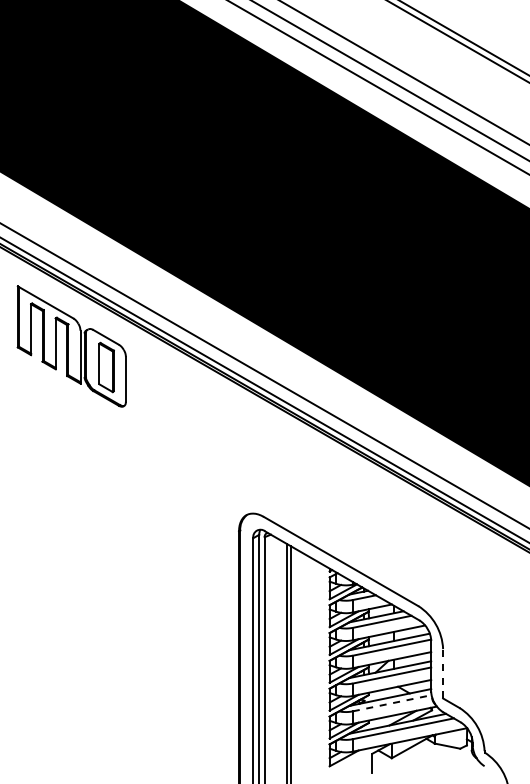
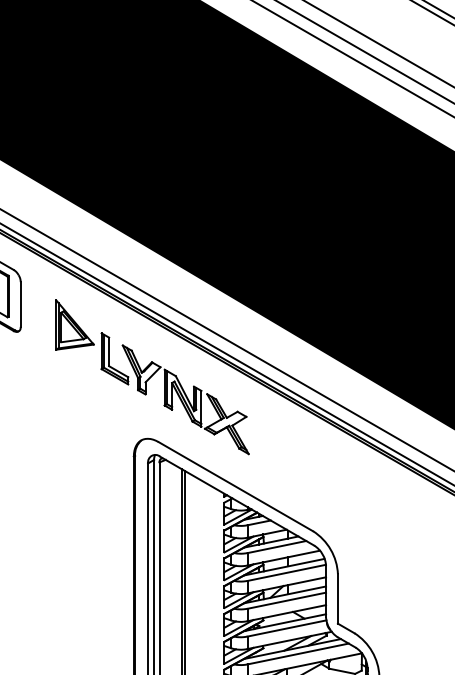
part: (257, 451) -> (152, 376), added
line: (443, 673) -> (338, 598), dashed -> solid
line: (392, 703) -> (287, 628), dashed -> solid

